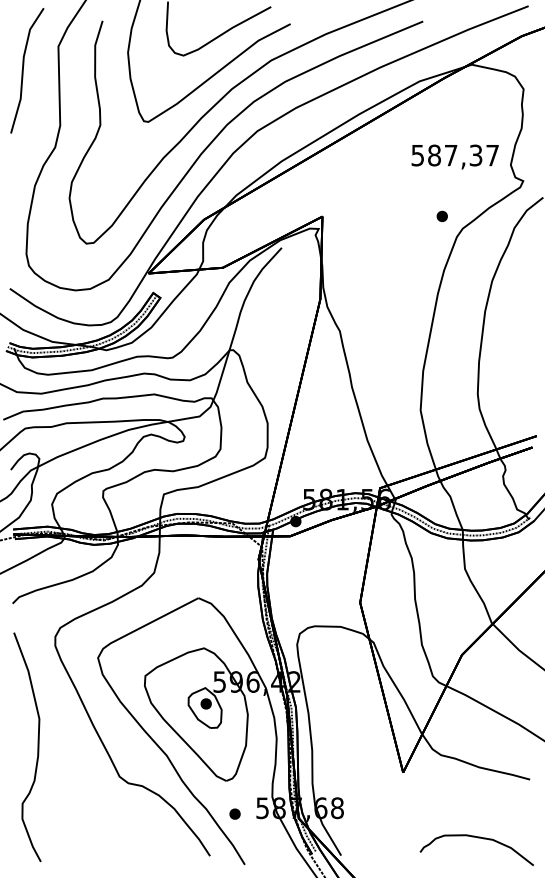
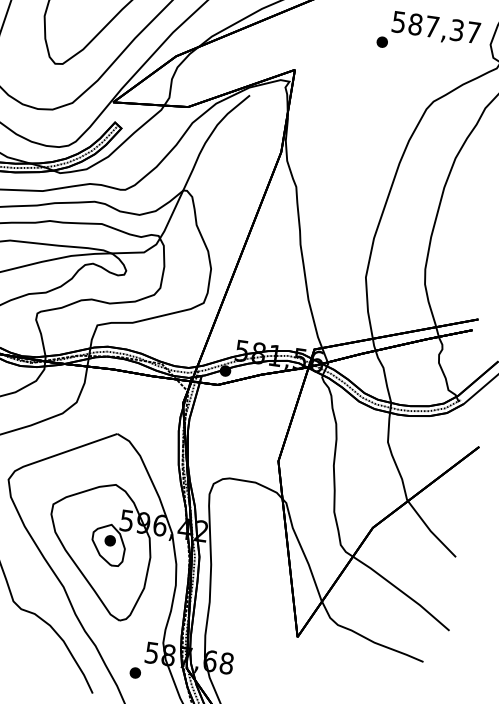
part: (441, 215) -> (381, 41), moved
part: (234, 813) -> (134, 672), moved

